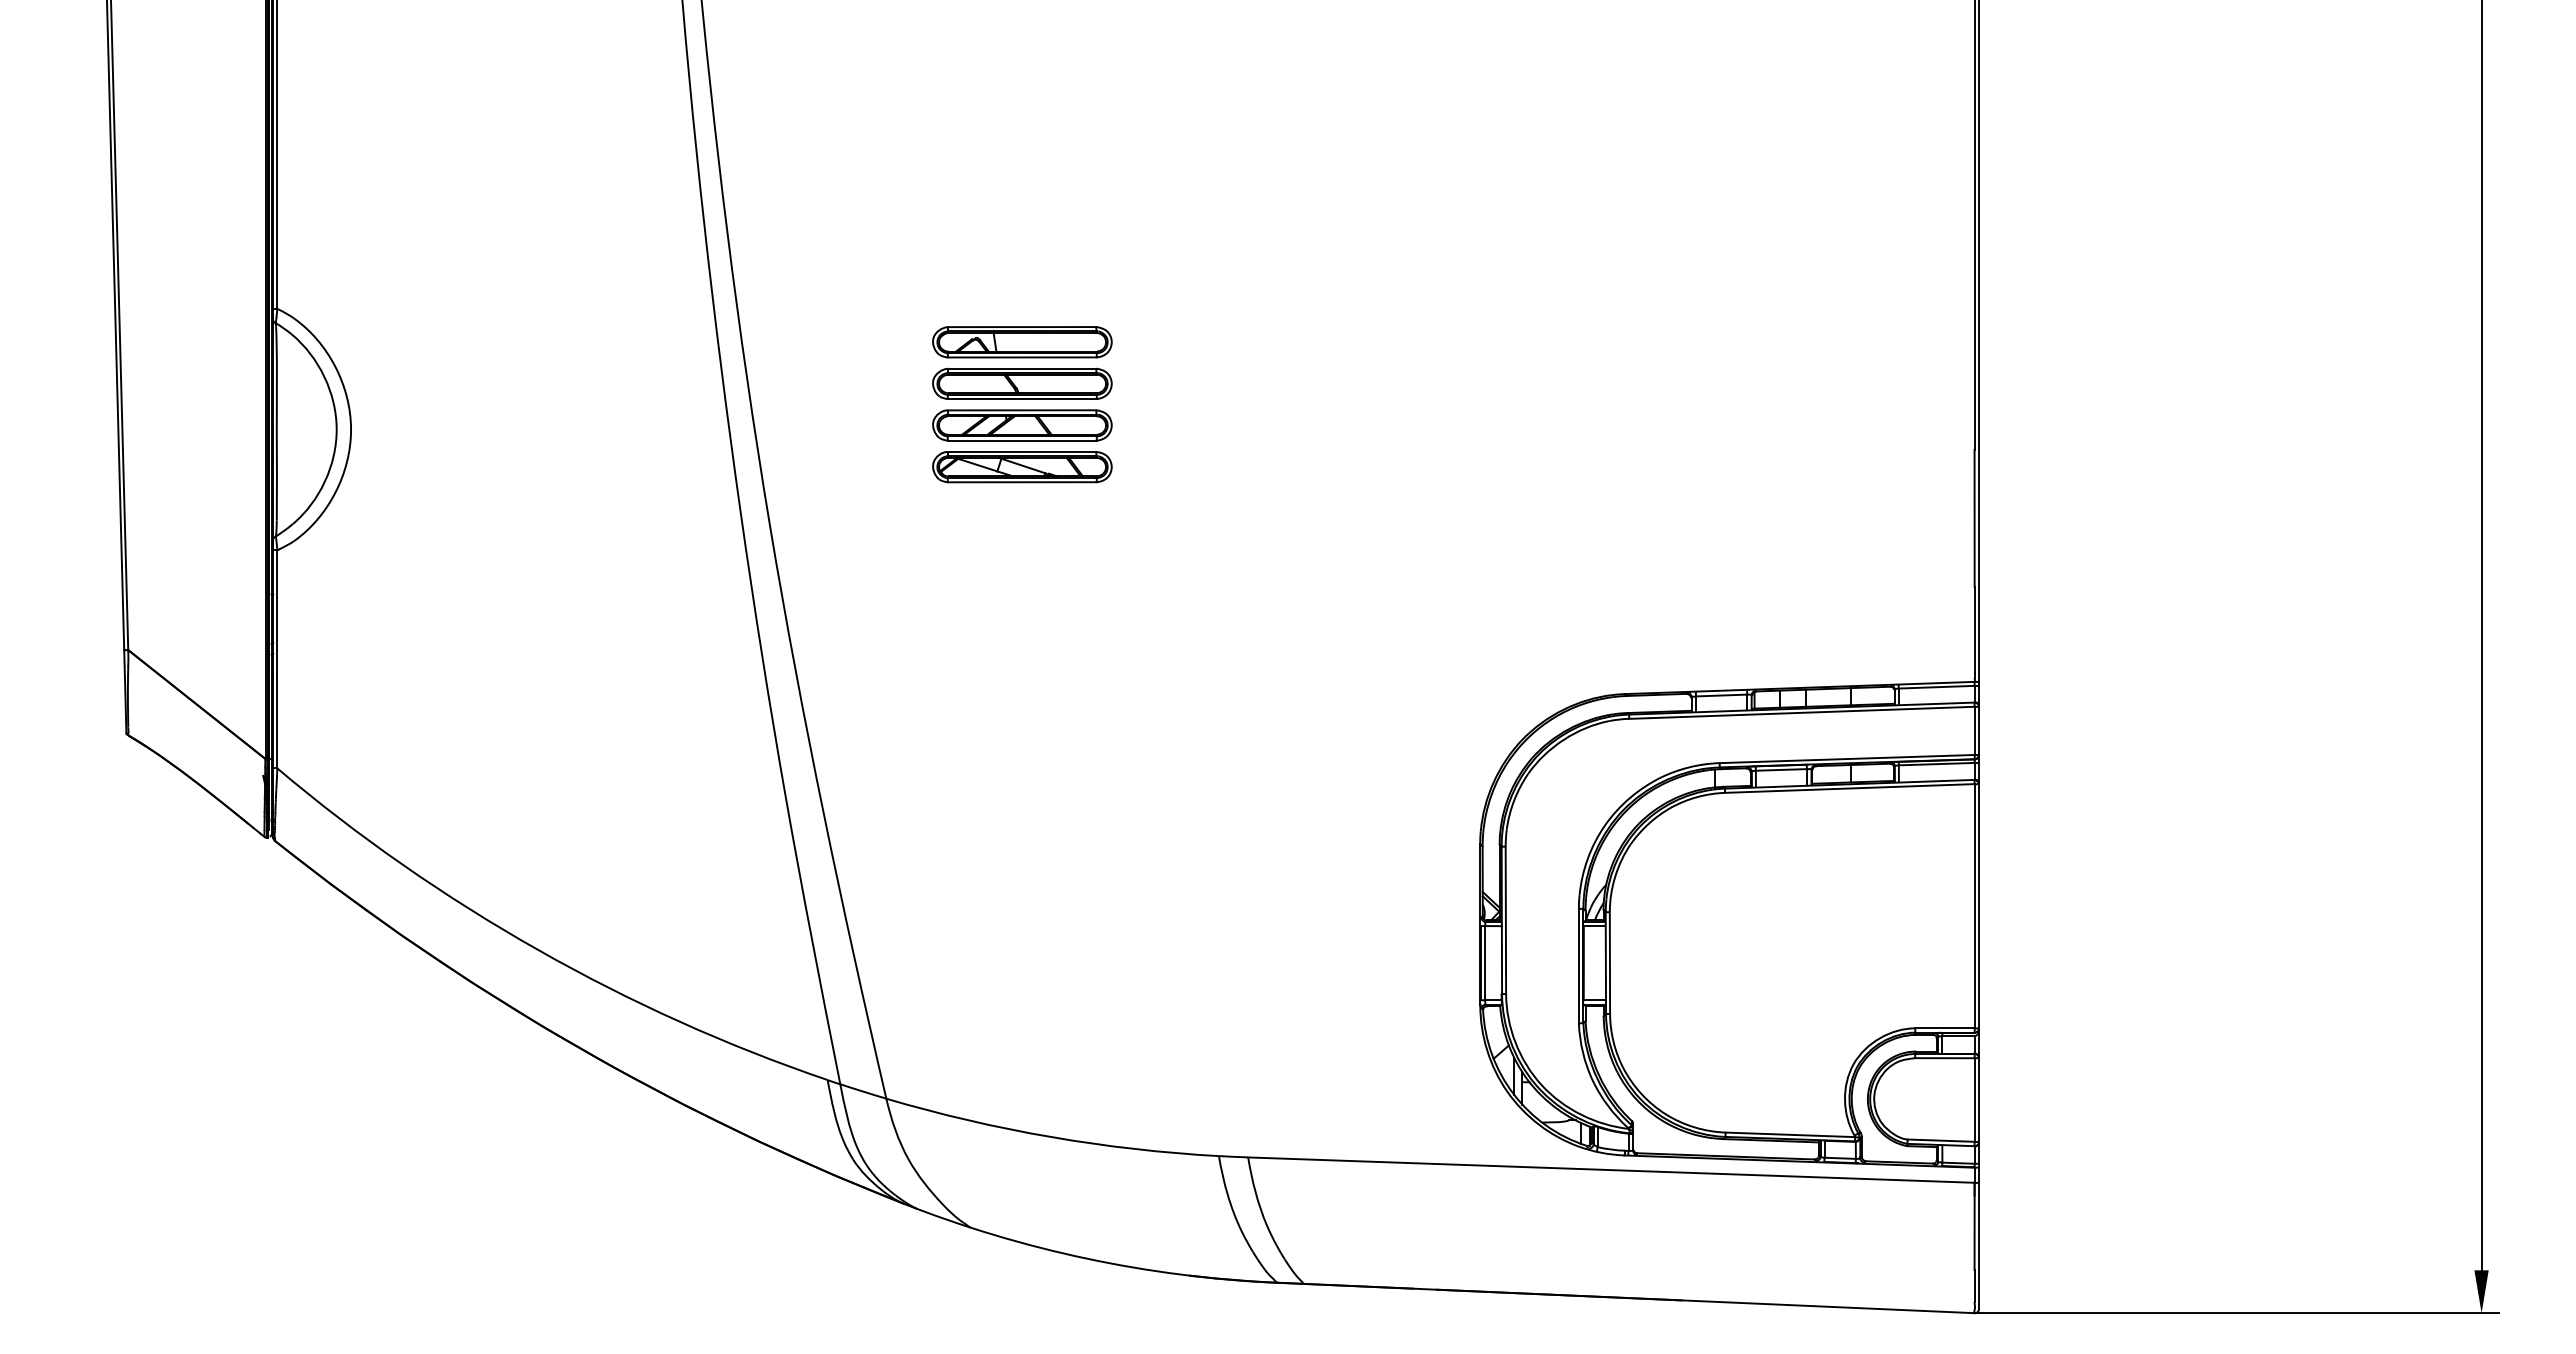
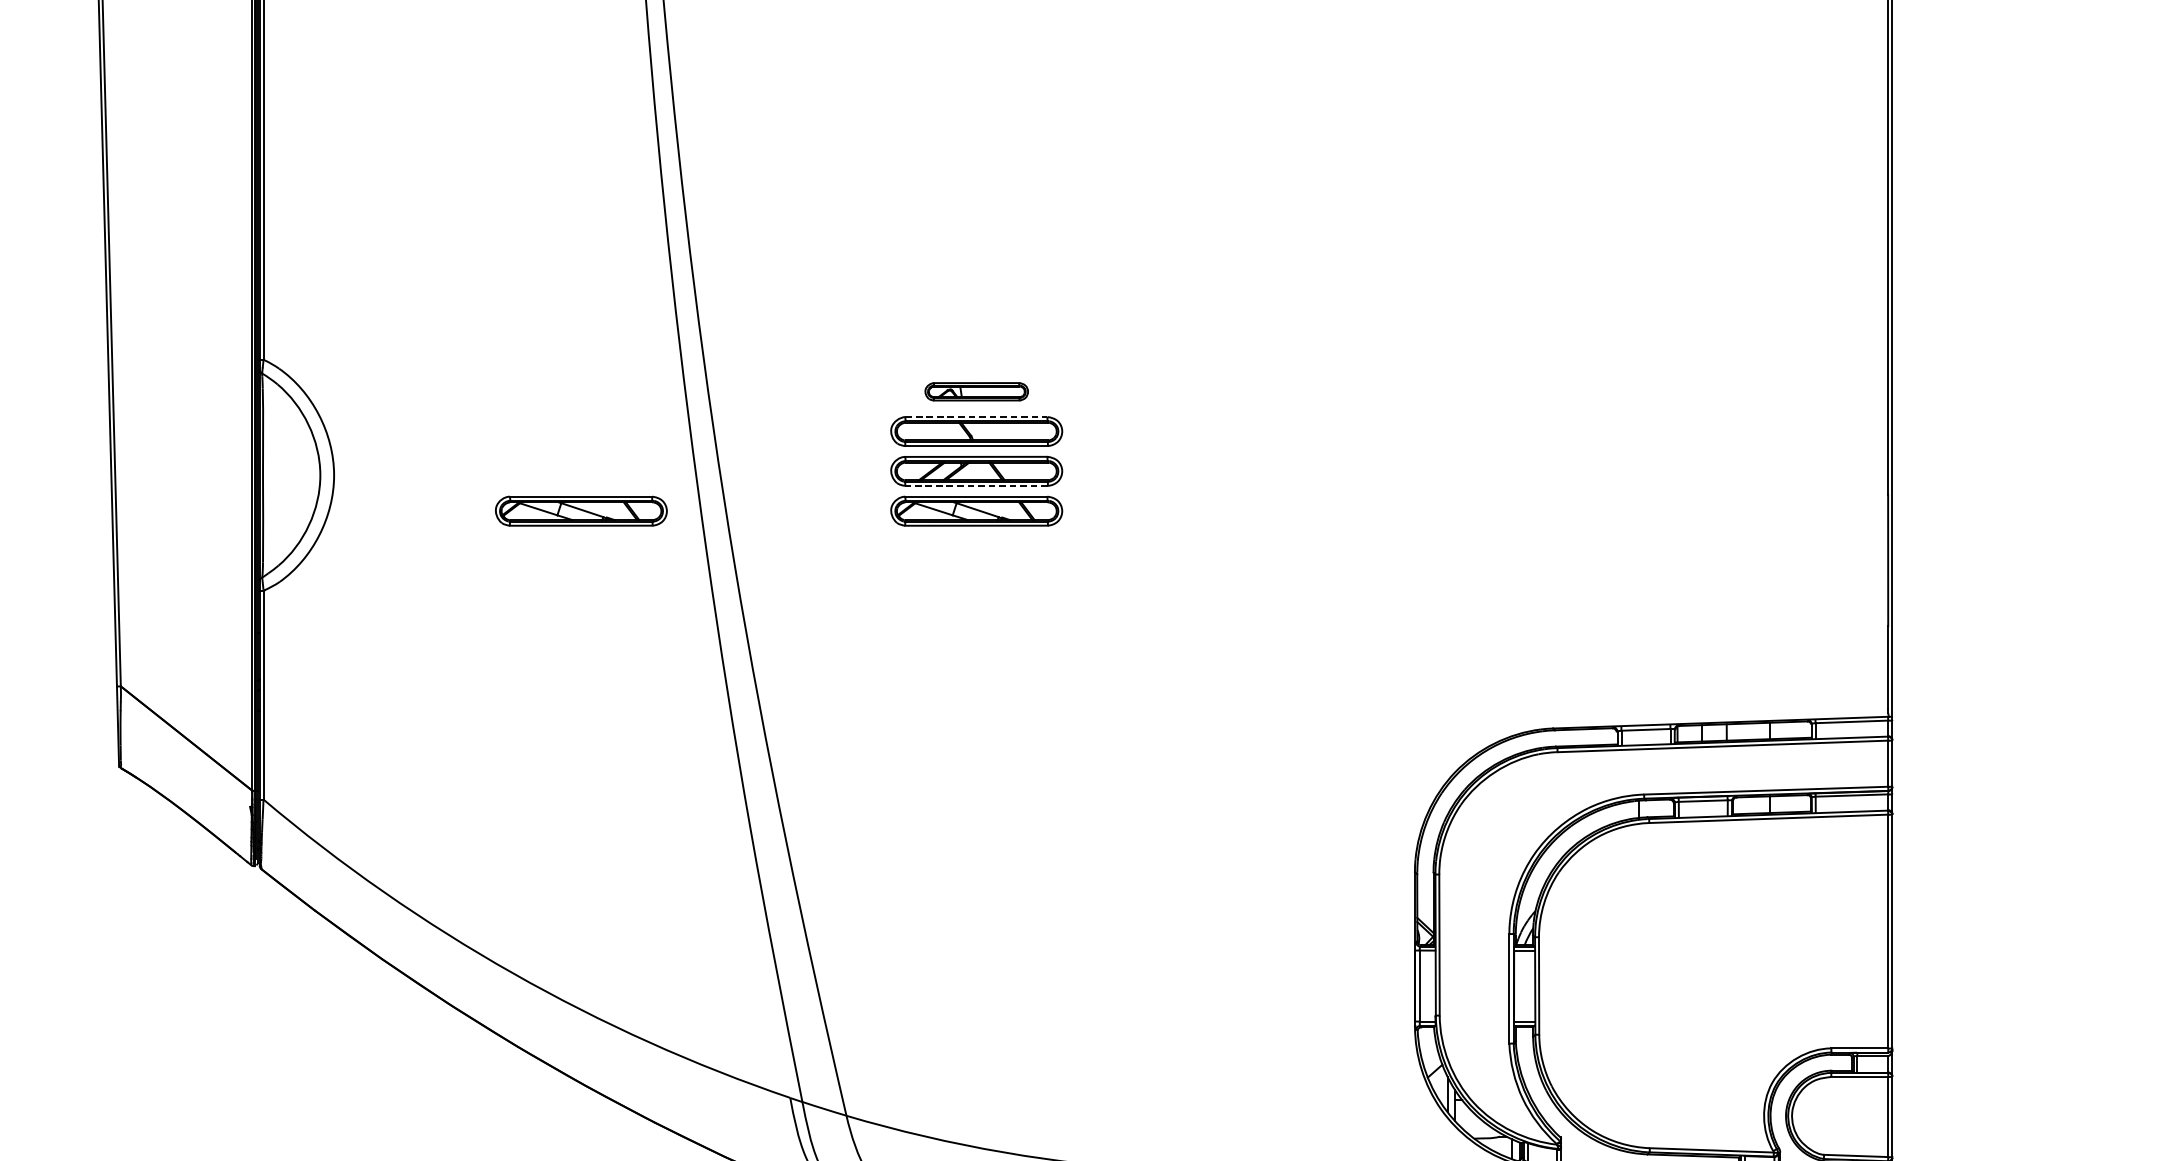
part: (1022, 342) -> (976, 391), size x0.6
line: (1022, 368) -> (976, 416), solid -> dashed
line: (1022, 440) -> (976, 485), solid -> dashed
part: (609, 467) -> (581, 511), added

